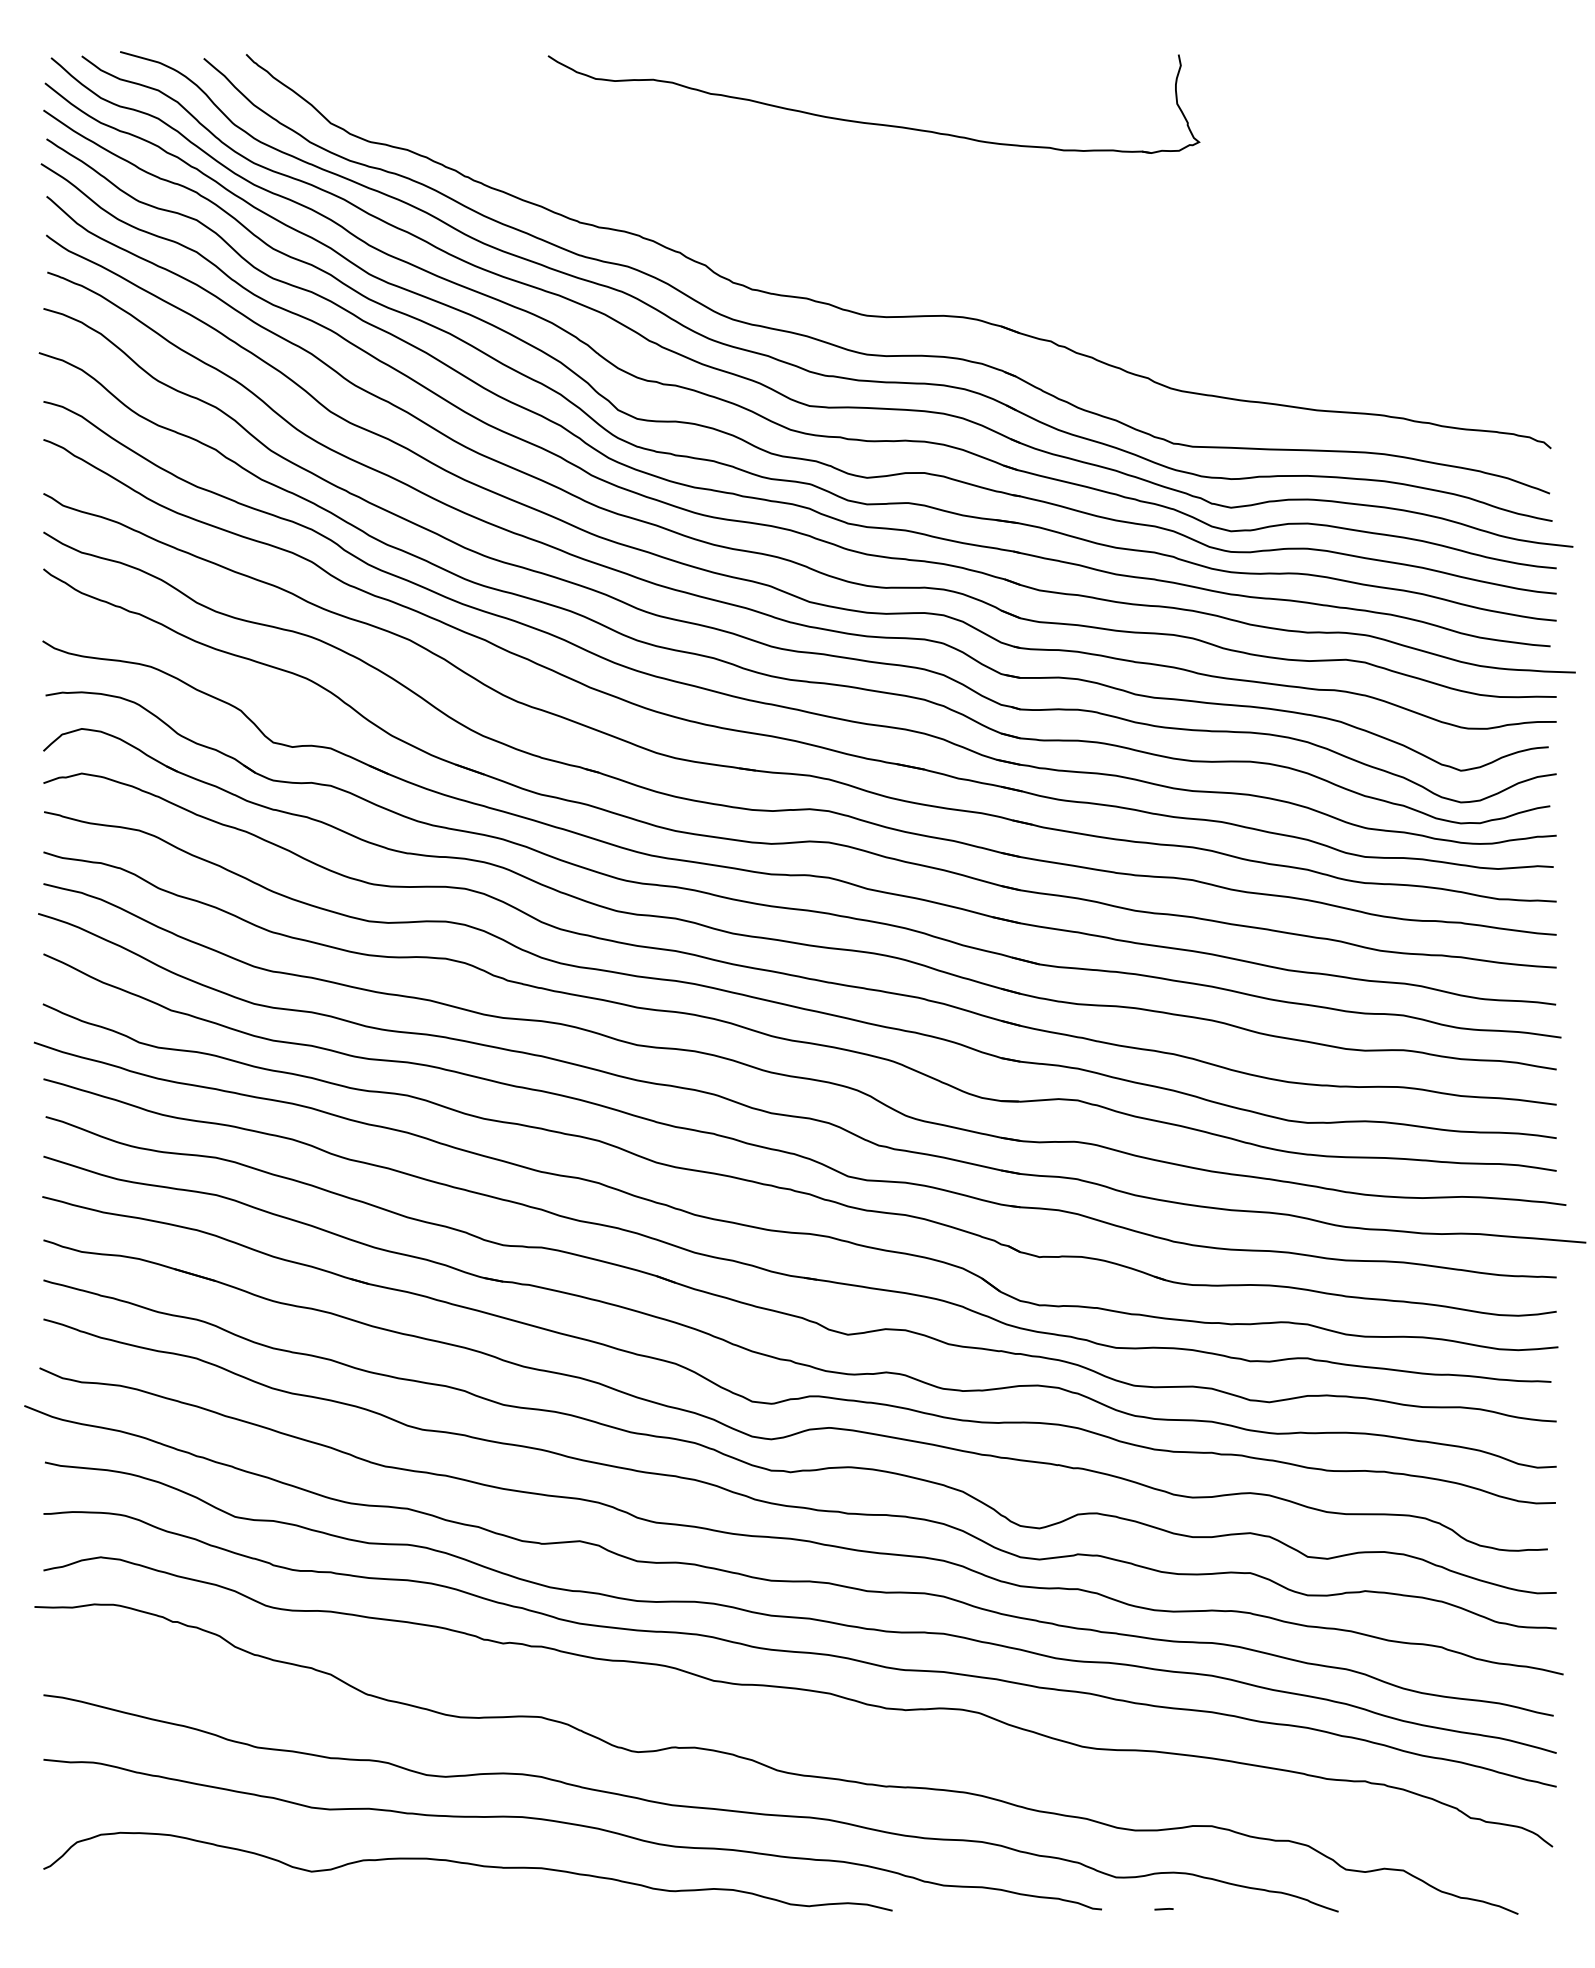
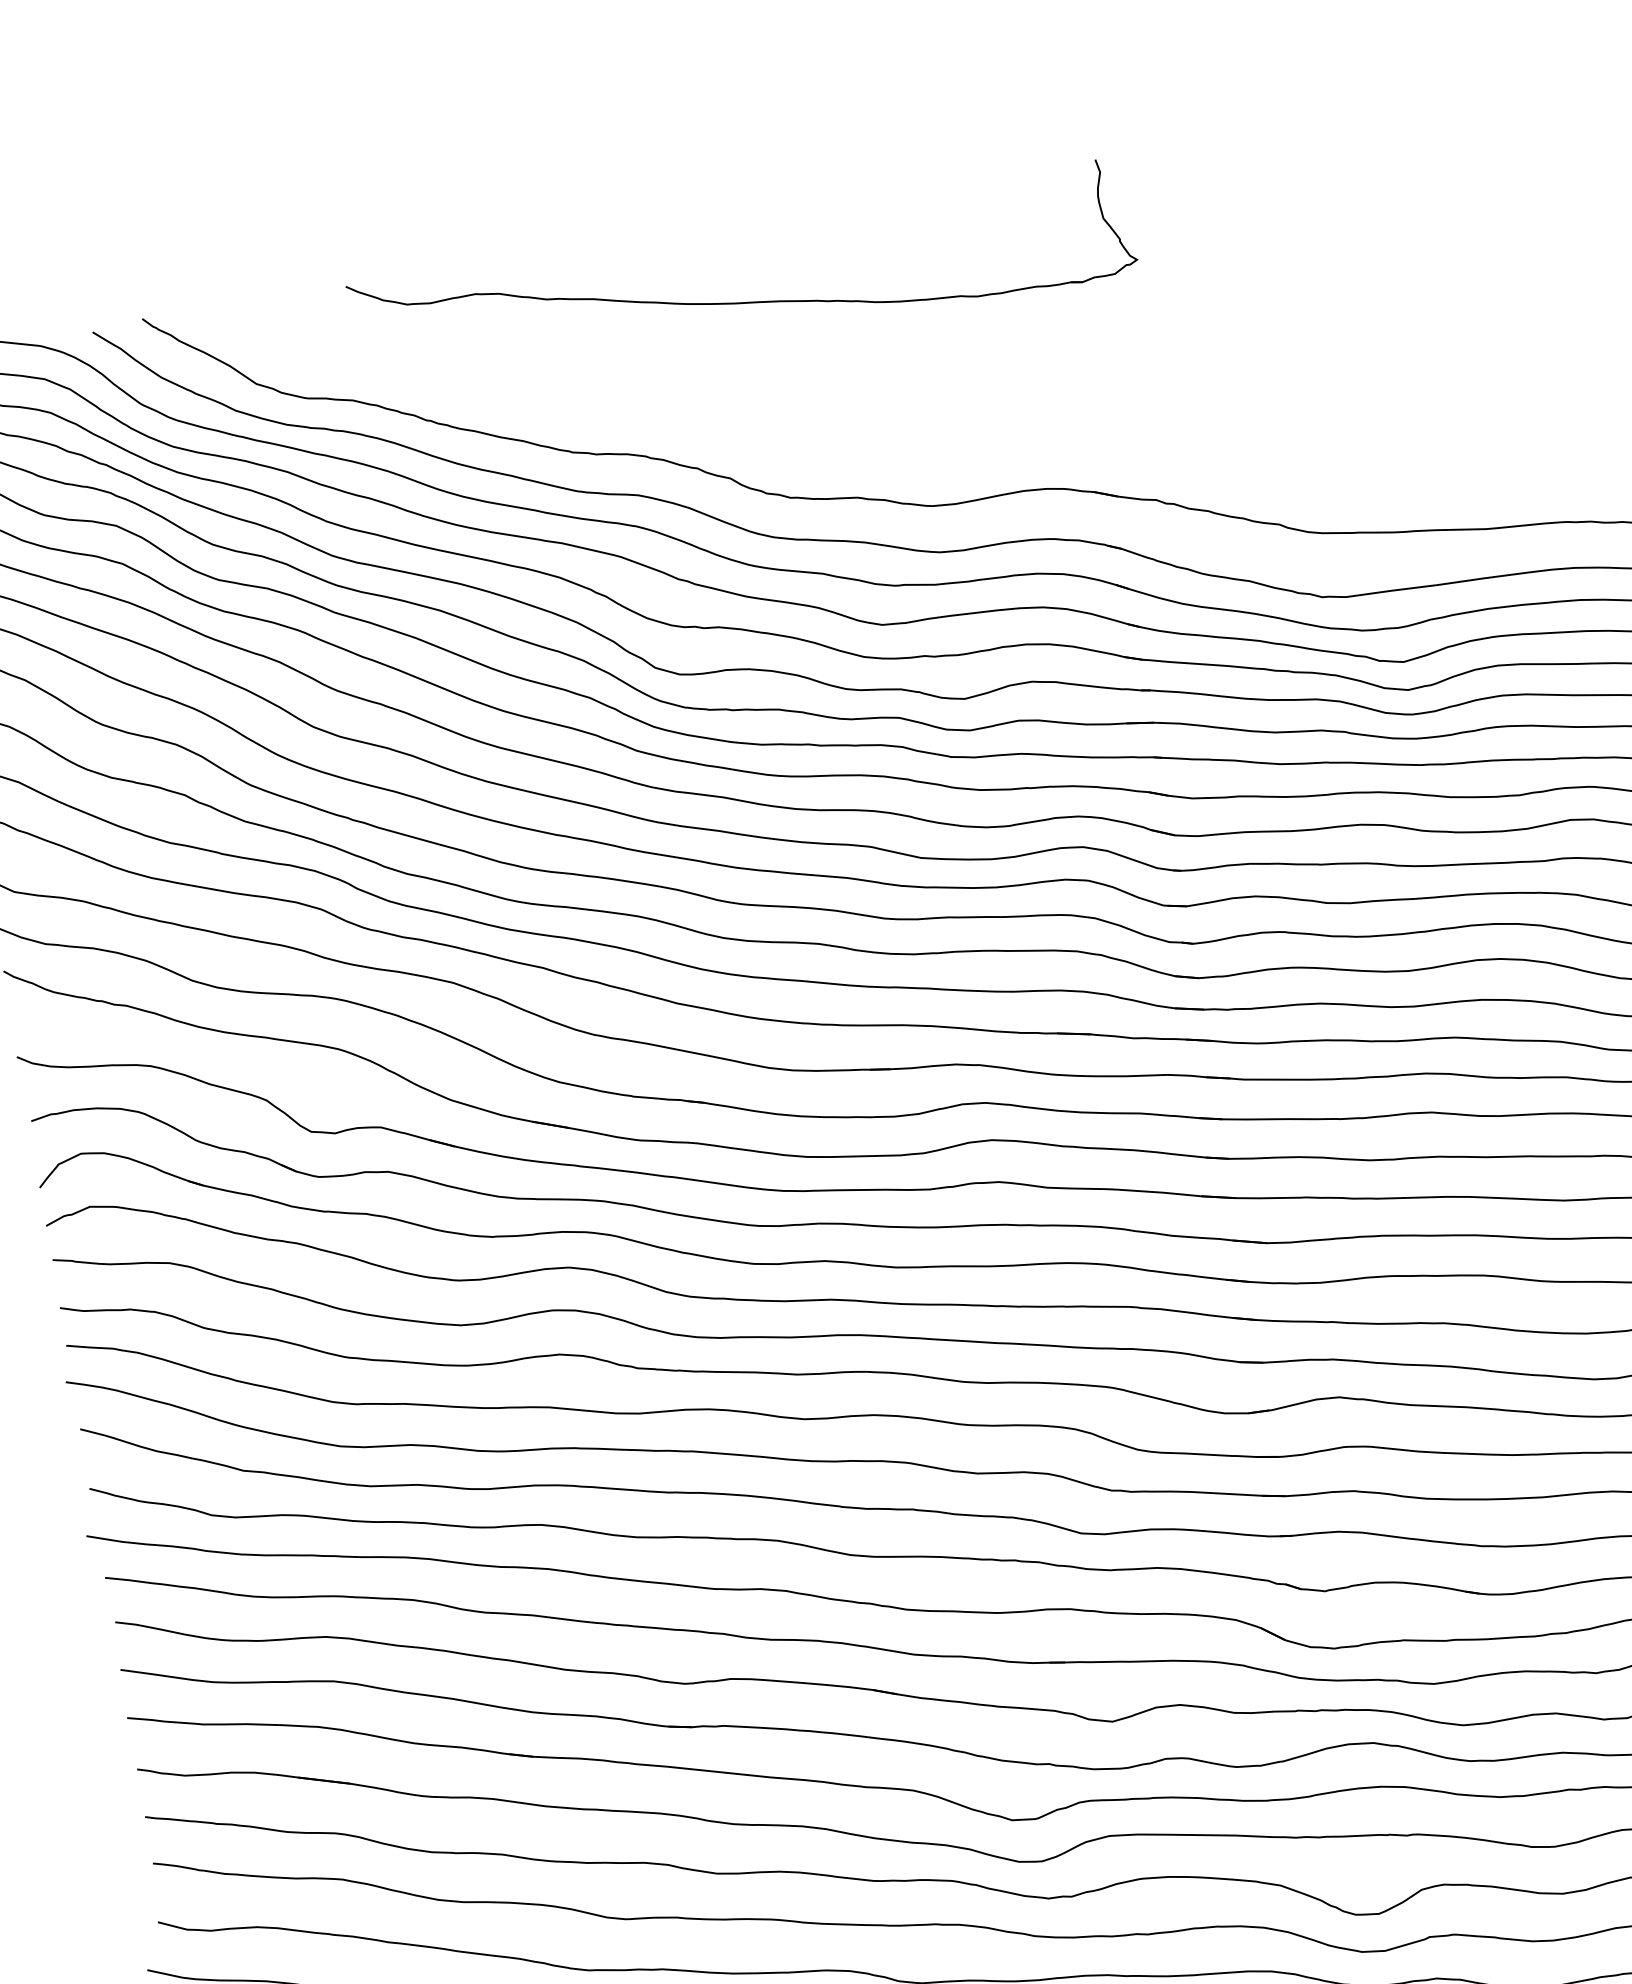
part: (871, 122) -> (743, 301), moved

